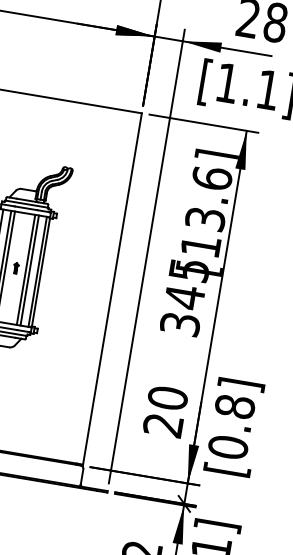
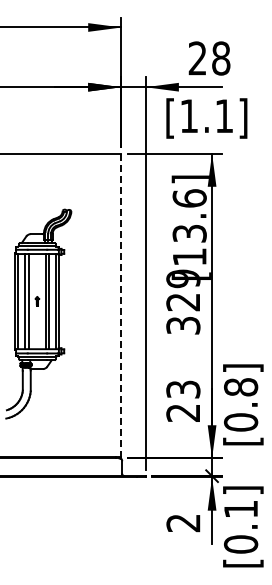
text: (187, 283) -> (183, 290), 345 -> 329
line: (112, 289) -> (121, 305), solid -> dashed
text: (168, 398) -> (183, 389), 20 -> 23

